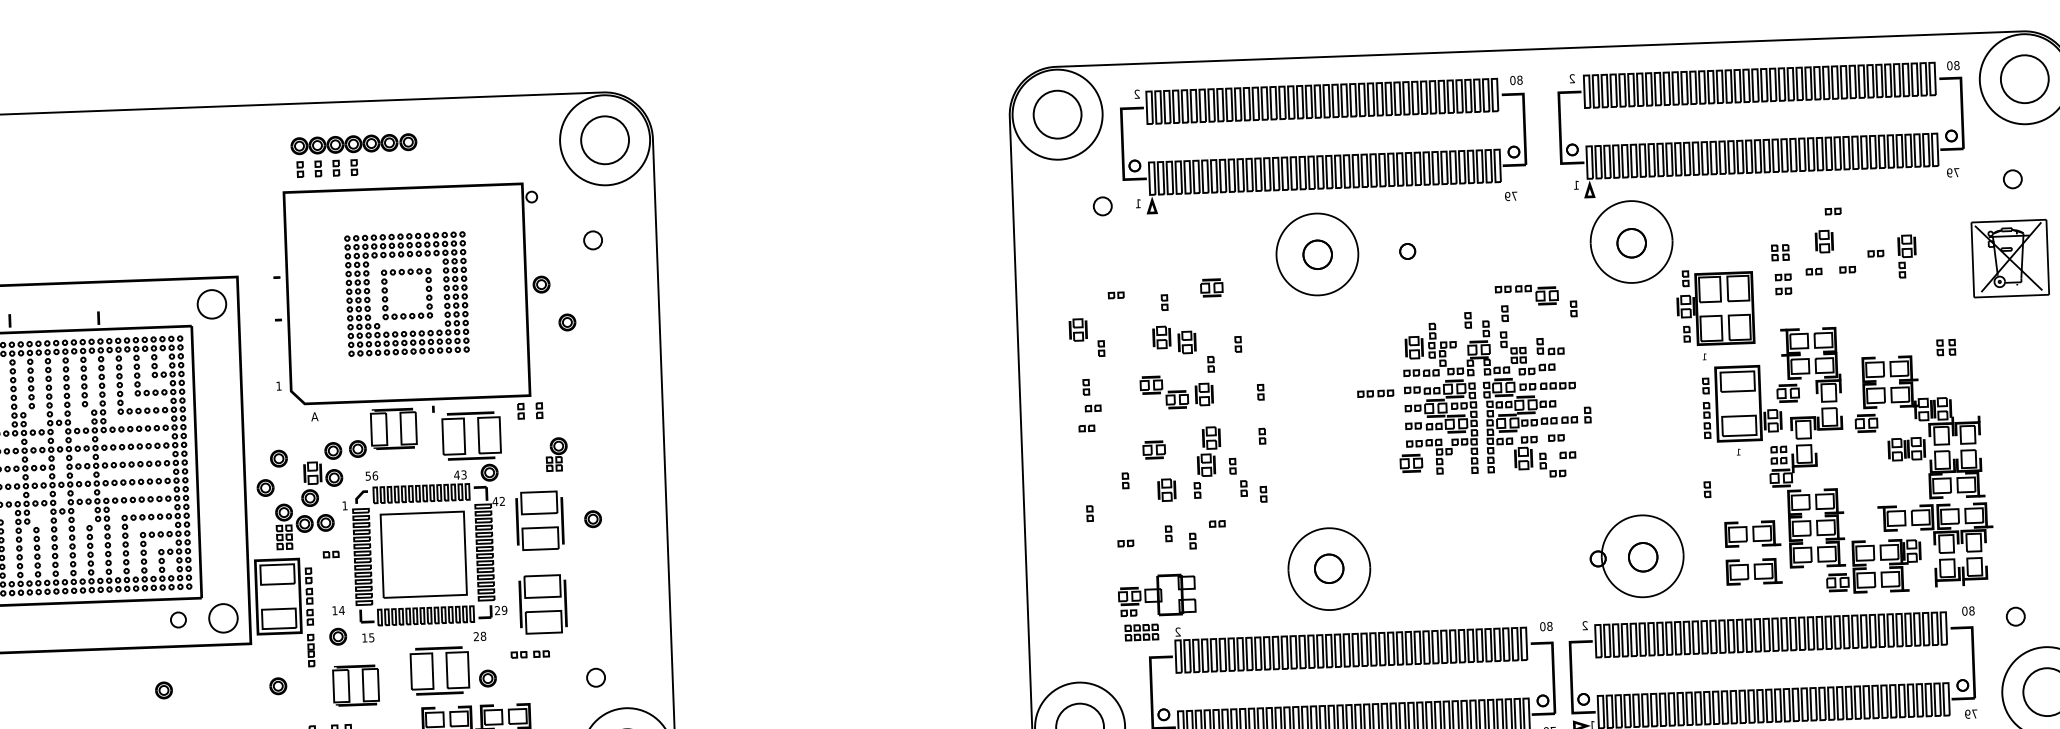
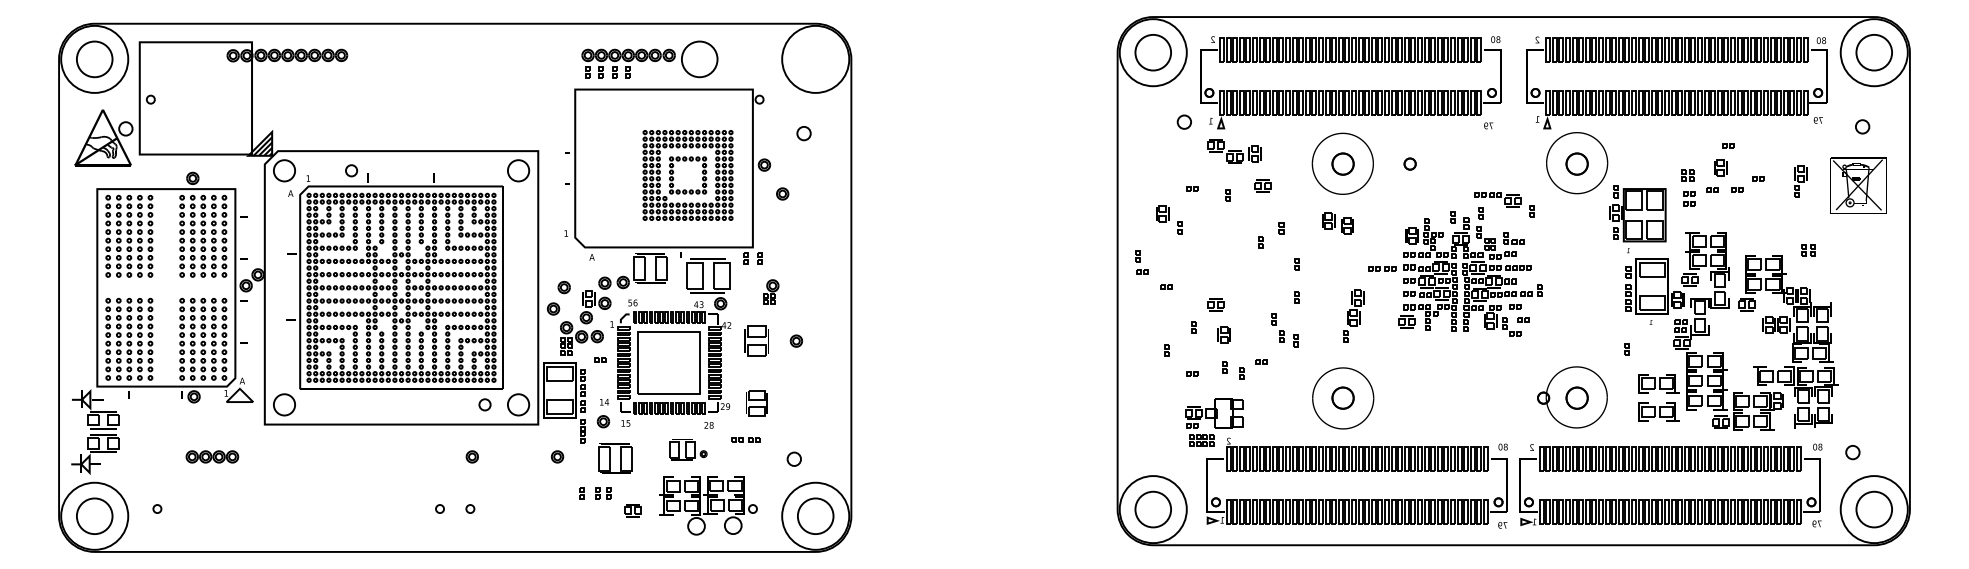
part: (604, 140) -> (699, 59), moved
part: (1906, 256) -> (1800, 181), moved
part: (402, 275) -> (685, 161), moved
part: (1173, 339) -> (1337, 223), moved
part: (1176, 392) -> (1234, 151), moved
part: (1091, 395) -> (1141, 262), moved
part: (1206, 462) -> (1353, 315), moved
part: (539, 520) -> (756, 340), size x0.7
part: (542, 604) -> (756, 403), size x0.6
part: (453, 669) -> (688, 449), size x0.6

